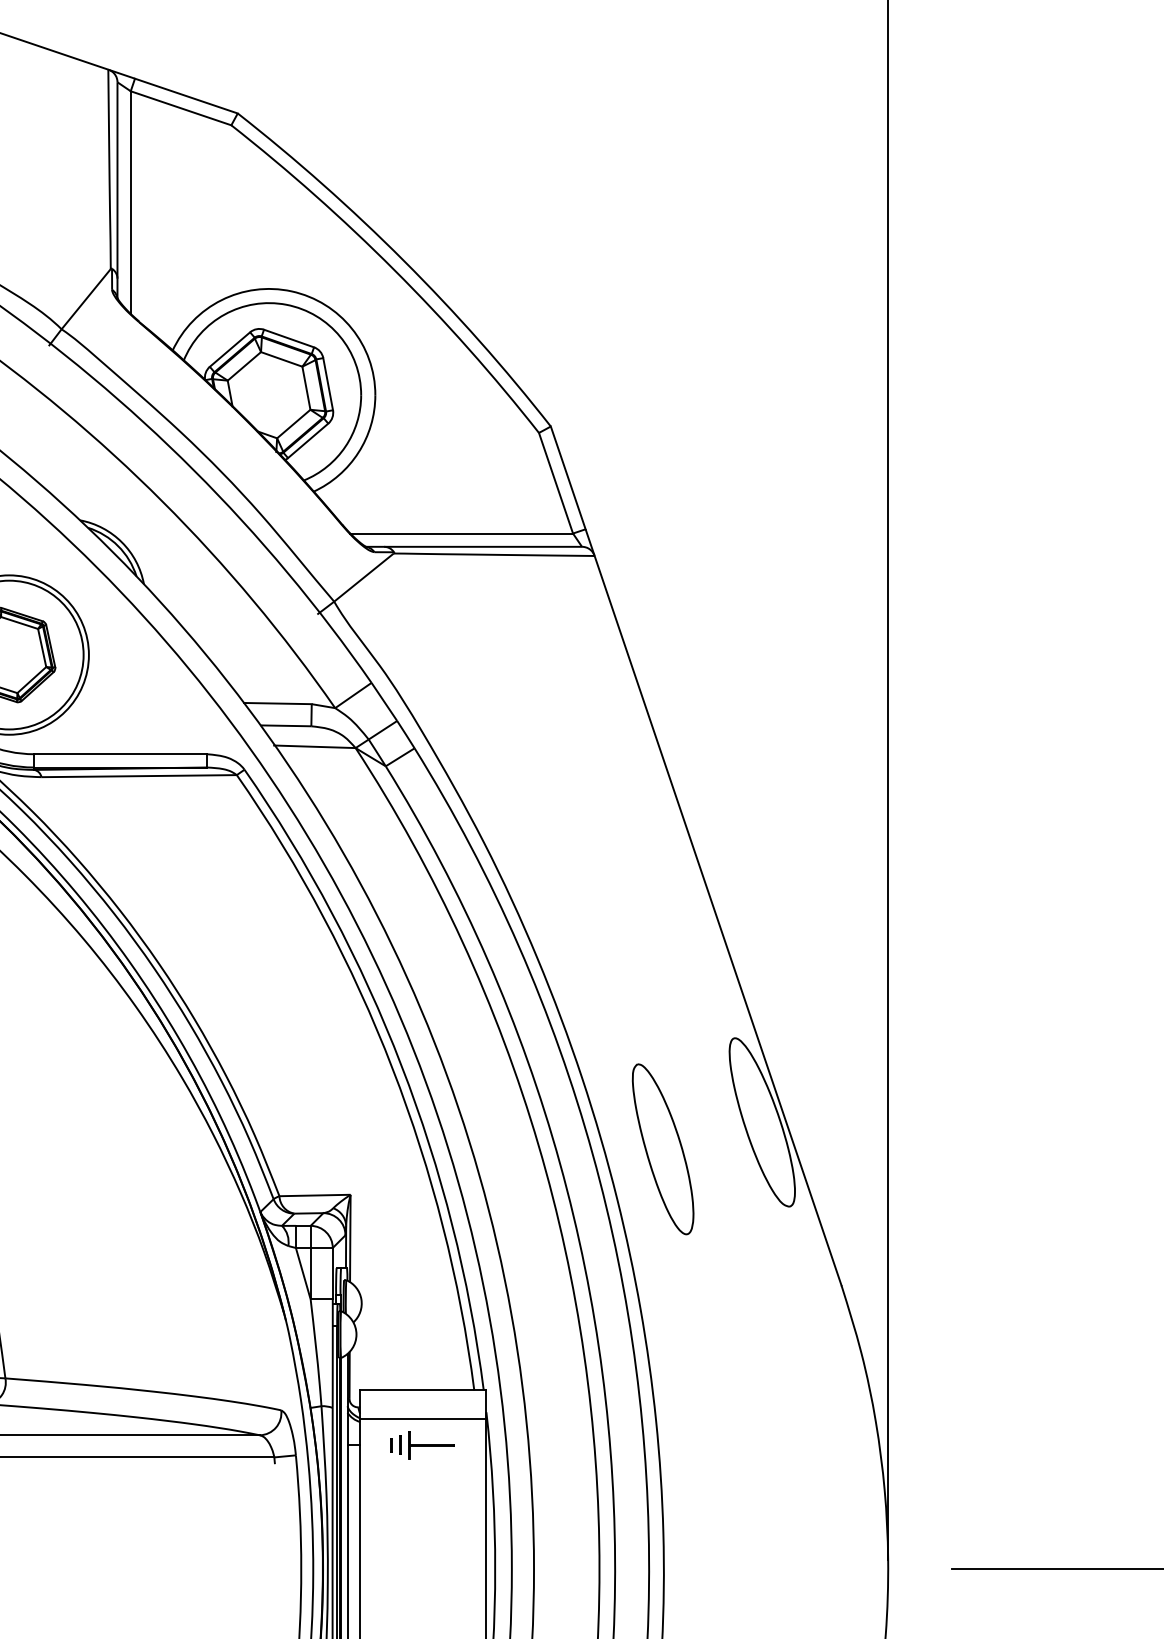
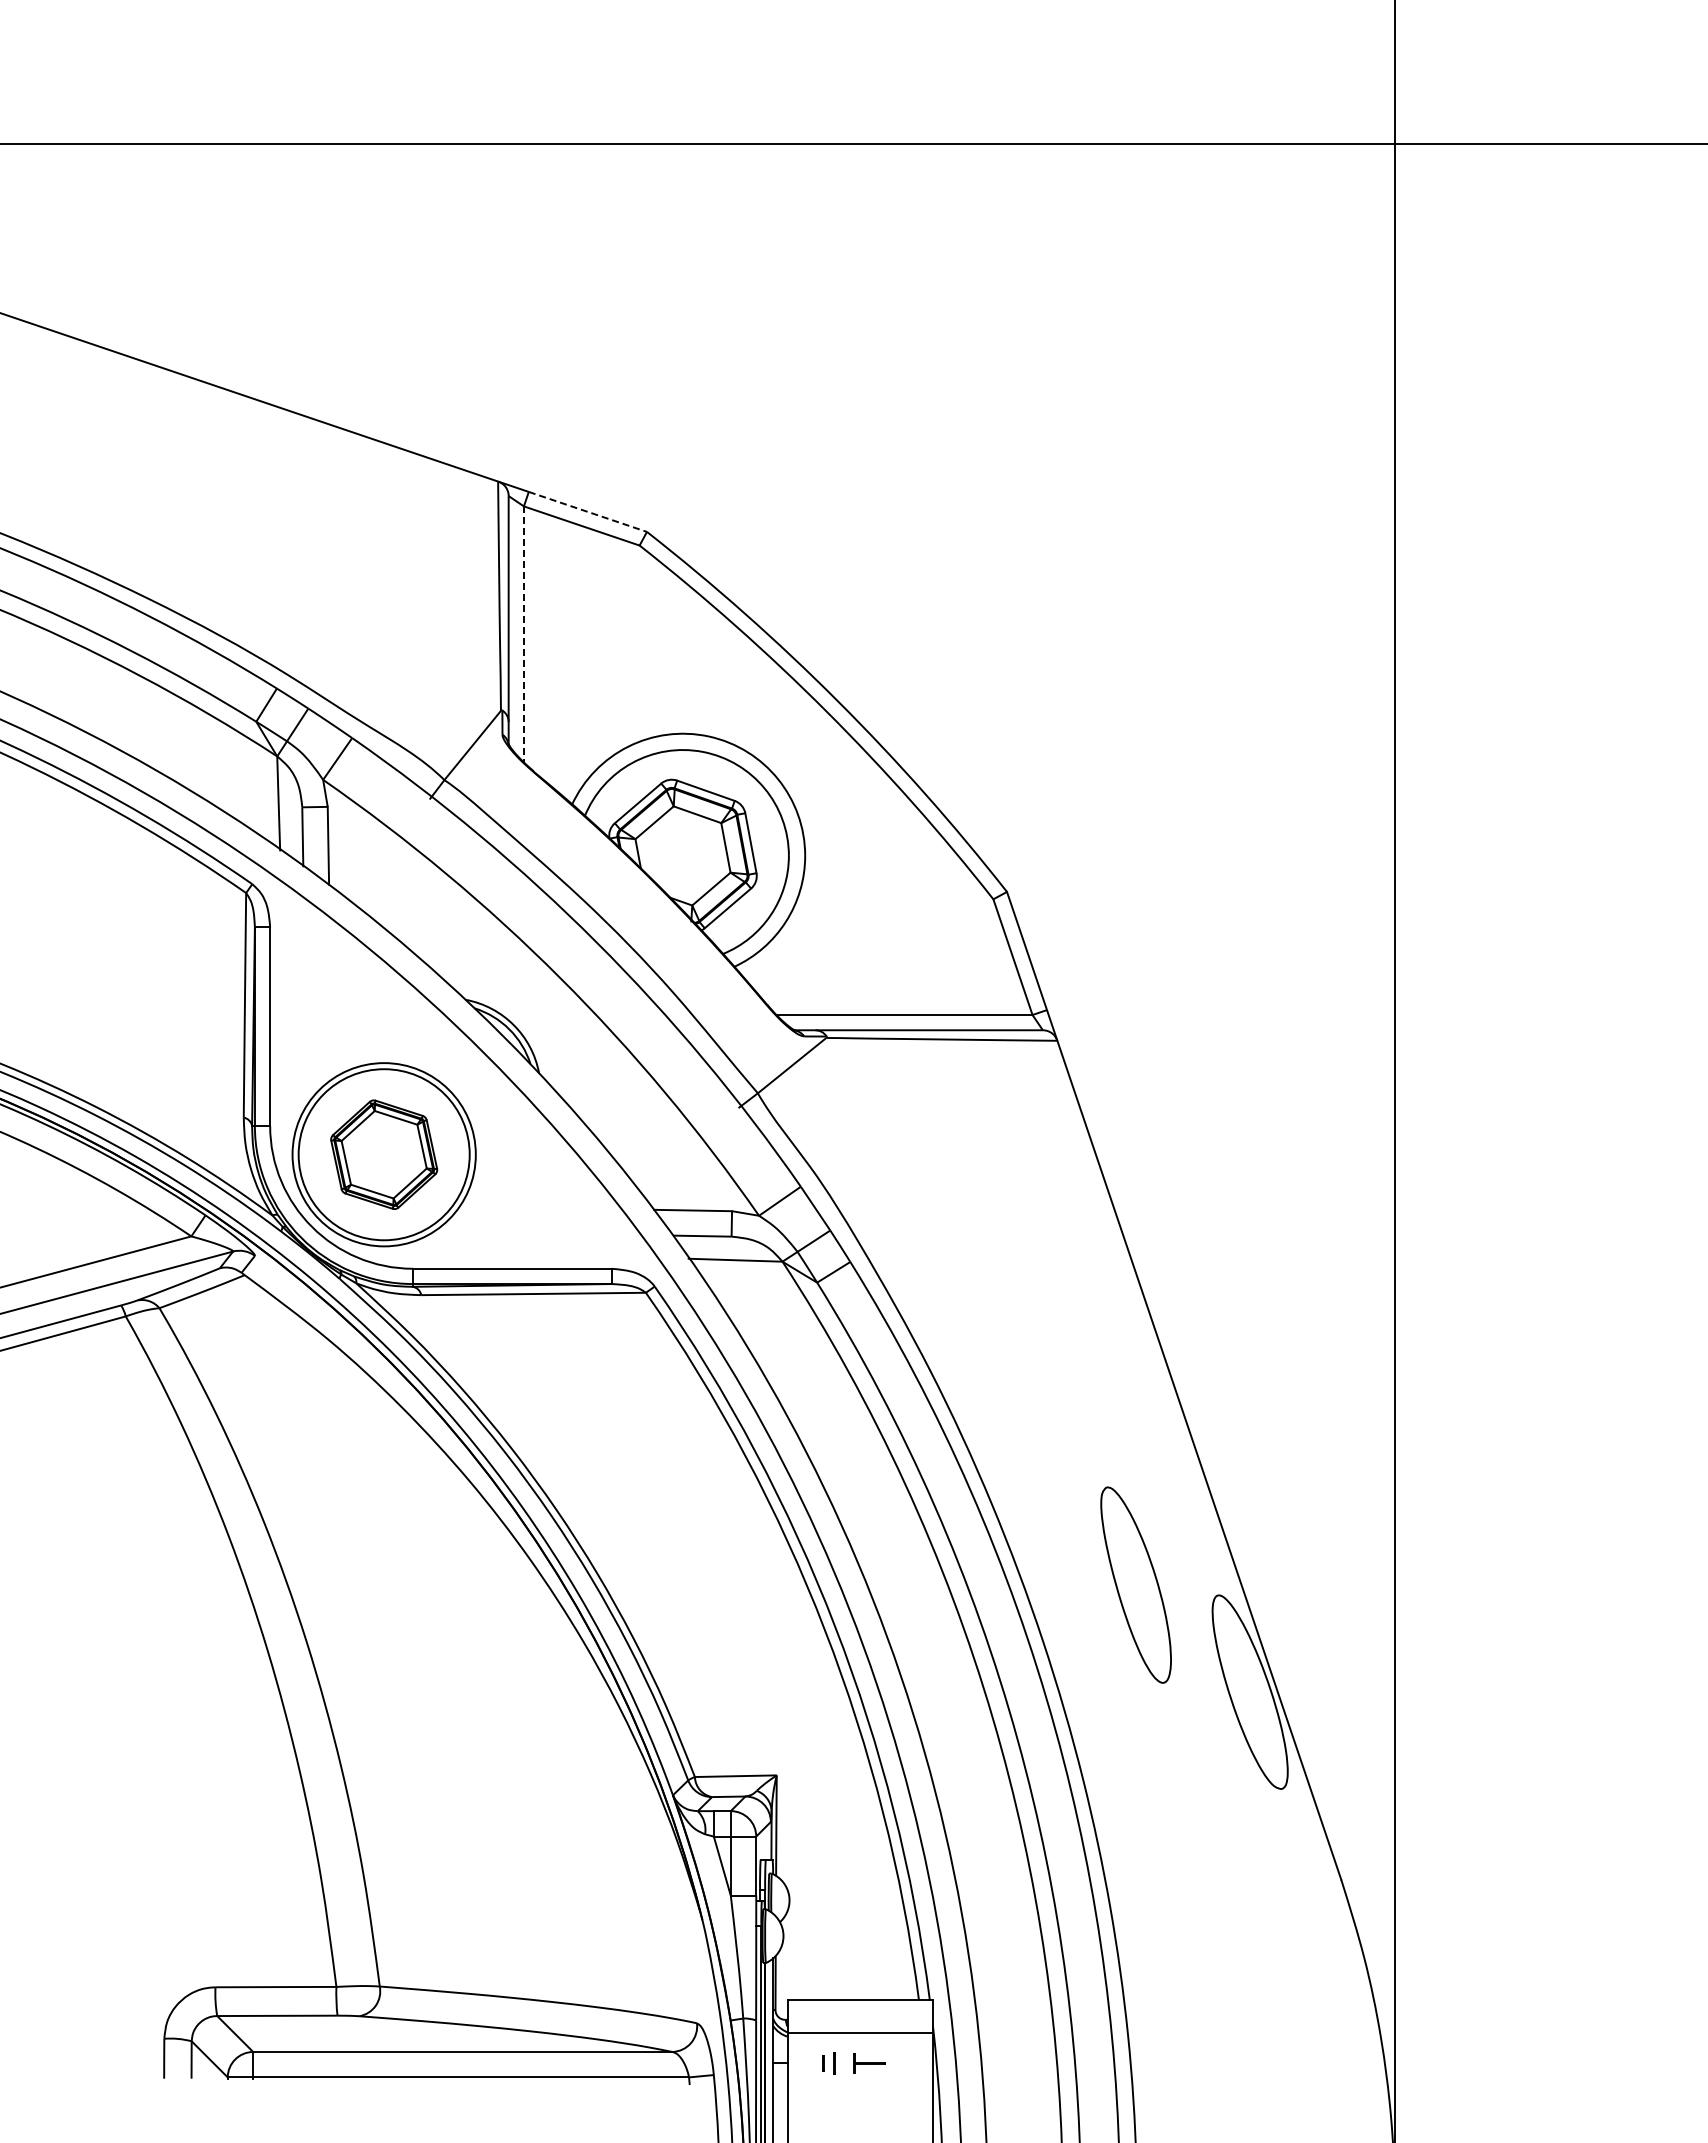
line: (186, 96) -> (588, 512), solid -> dashed
line: (130, 202) -> (523, 634), solid -> dashed
part: (662, 1148) -> (1135, 1584), moved
part: (431, 1445) -> (869, 2063), size x0.6

